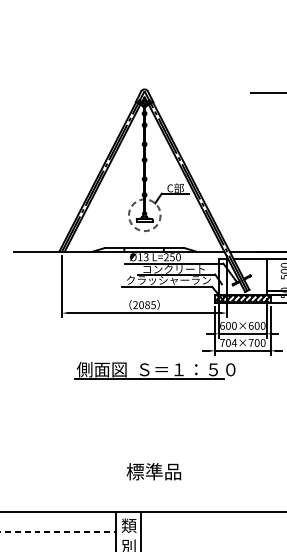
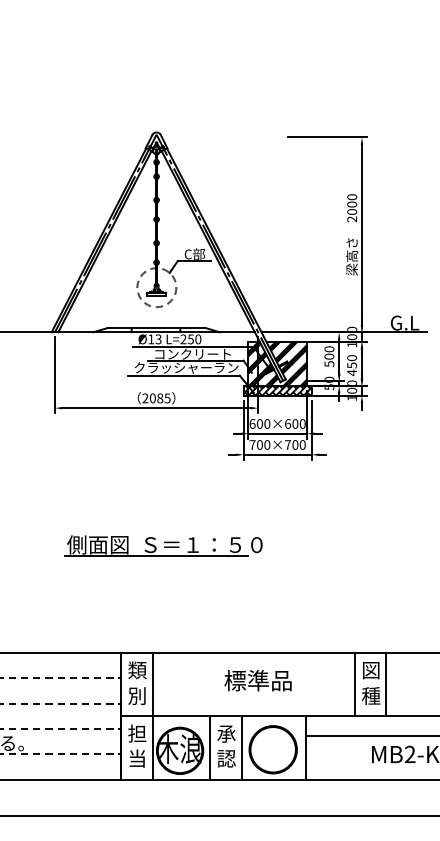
hatch: (242, 276) -> (277, 363), added
text: (234, 342) -> (267, 444), 704×700 -> 700×700
part: (155, 370) -> (163, 545), moved
text: (153, 471) -> (257, 680), moved

